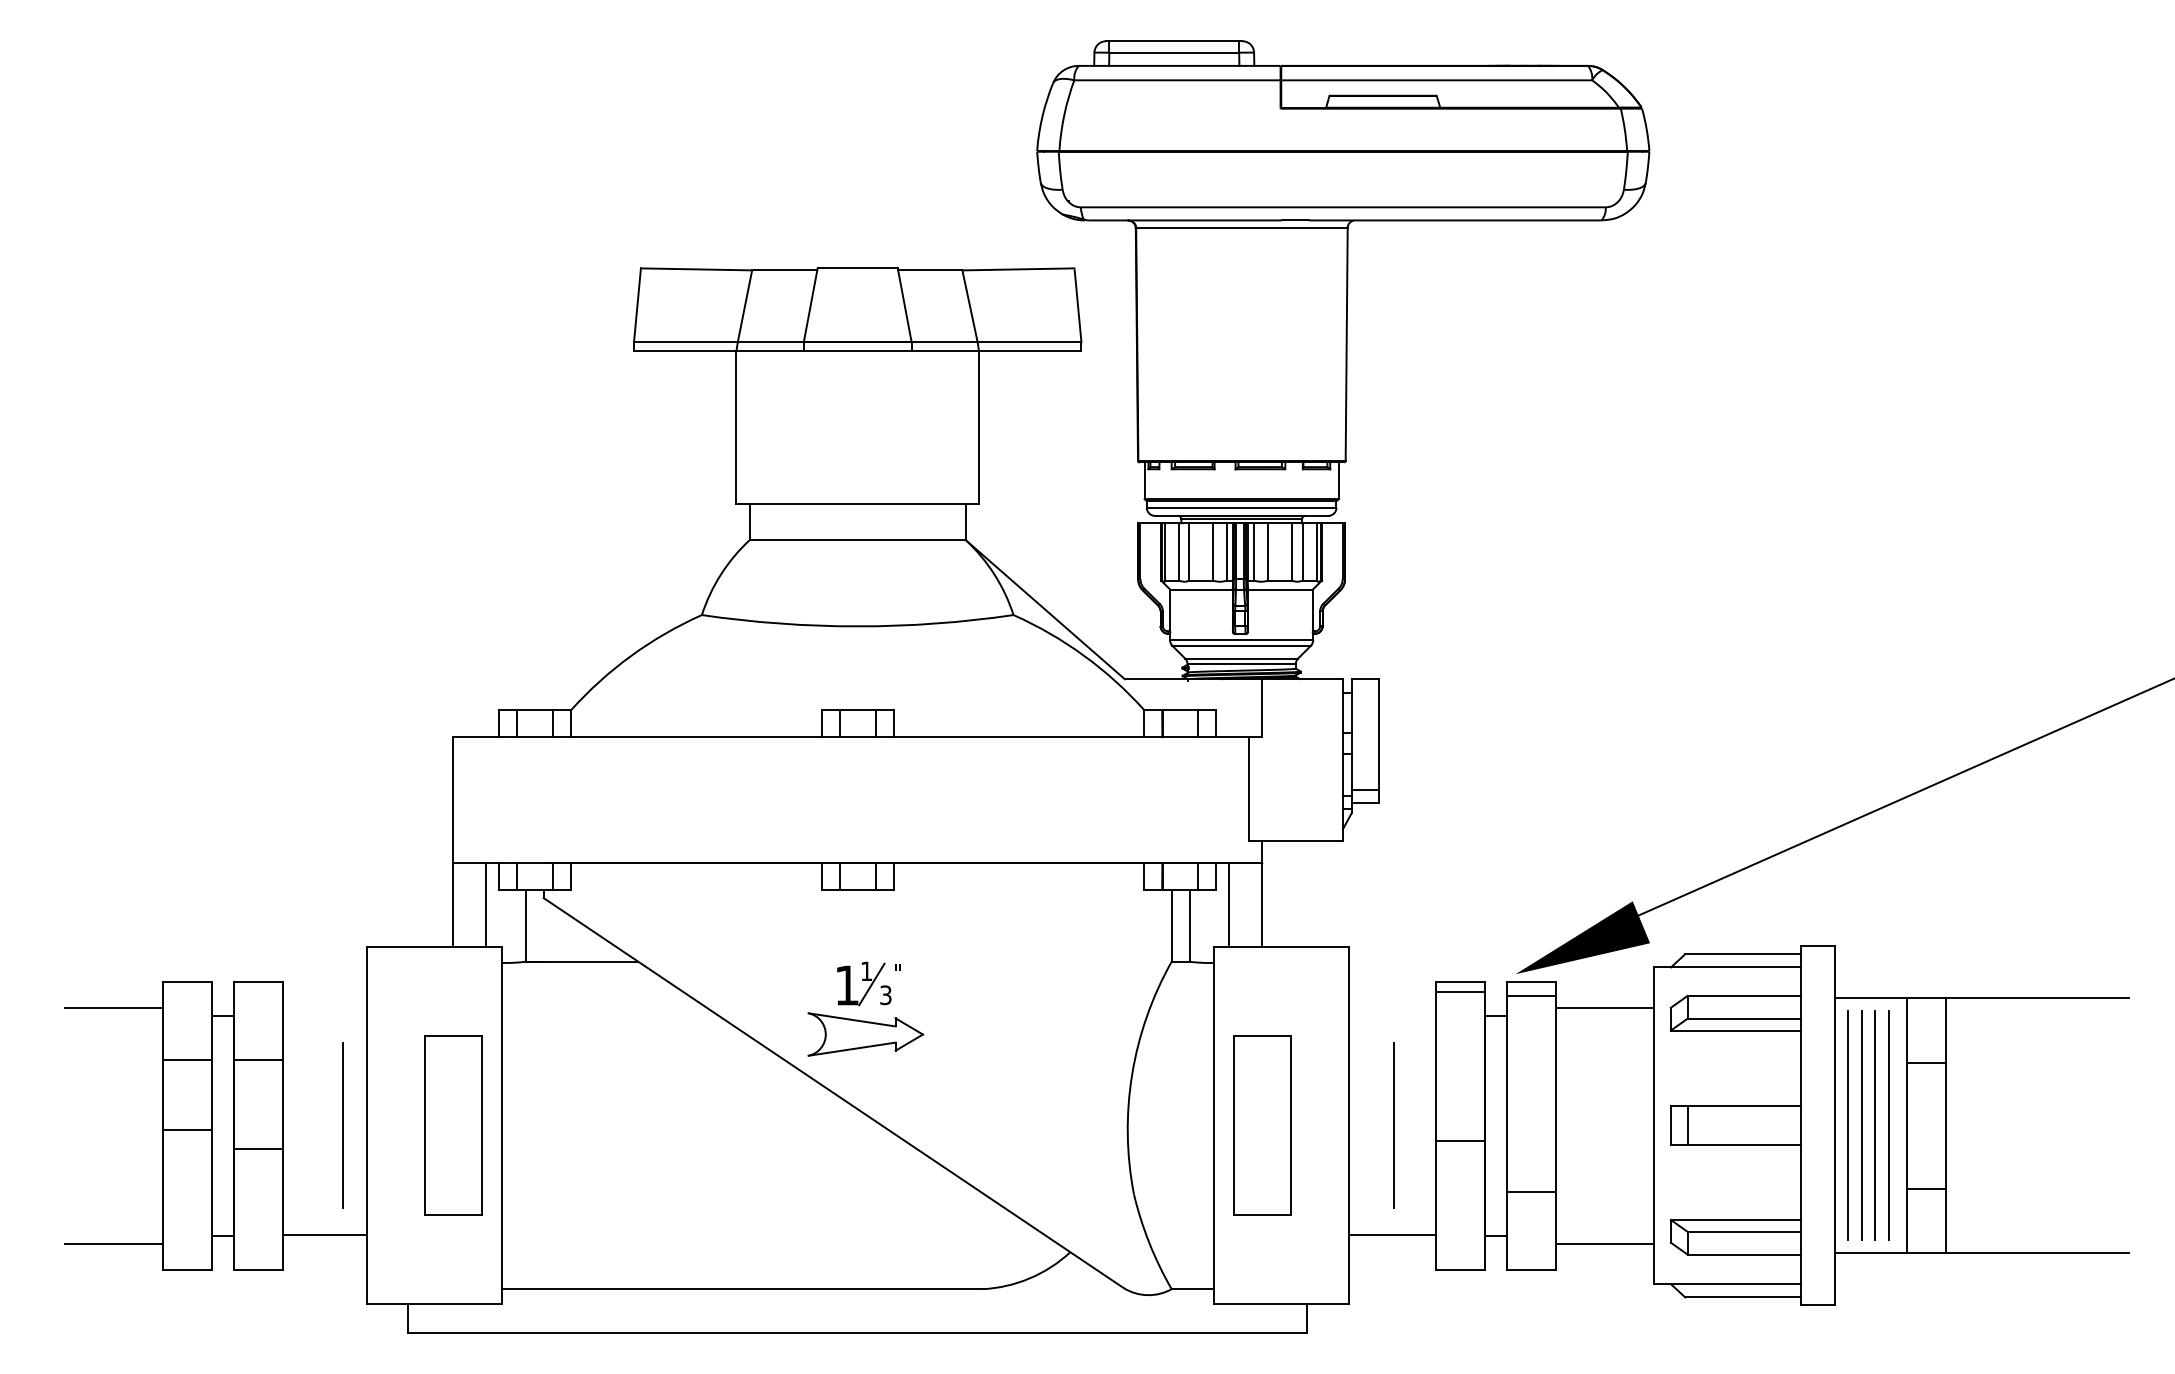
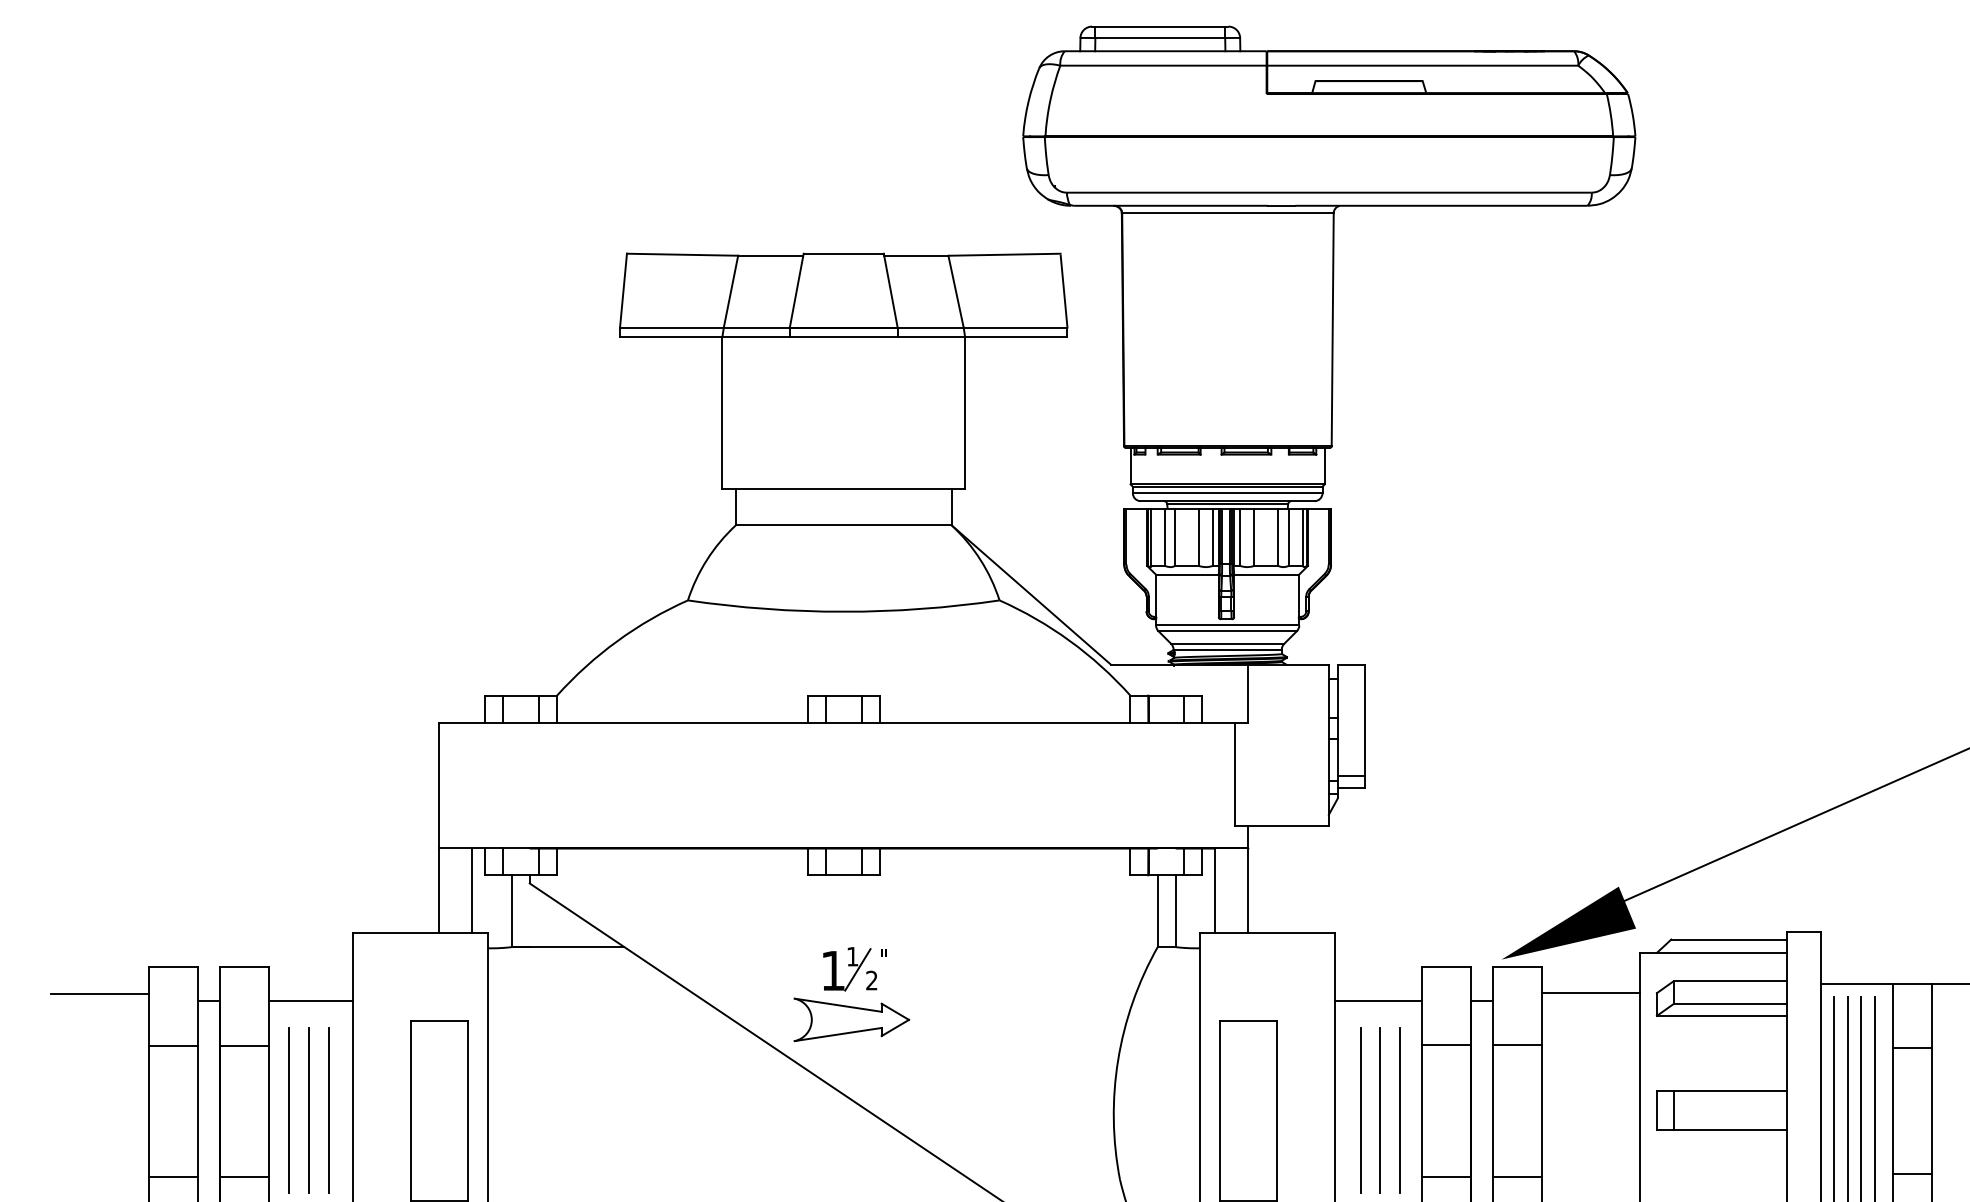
line: (1459, 992) -> (1445, 1045), moved
text: (885, 995) -> (871, 980), 3 -> 2
line: (1530, 996) -> (1516, 1045), moved
line: (325, 1015) -> (311, 1000), added
line: (1391, 1015) -> (1377, 1000), added
line: (303, 1125) -> (289, 1110), added
line: (322, 1125) -> (308, 1110), added
line: (1374, 1125) -> (1360, 1110), added
line: (1414, 1125) -> (1400, 1110), added
line: (187, 1129) -> (173, 1176), moved
line: (1459, 1140) -> (1445, 1176), moved
line: (258, 1148) -> (244, 1176), moved

